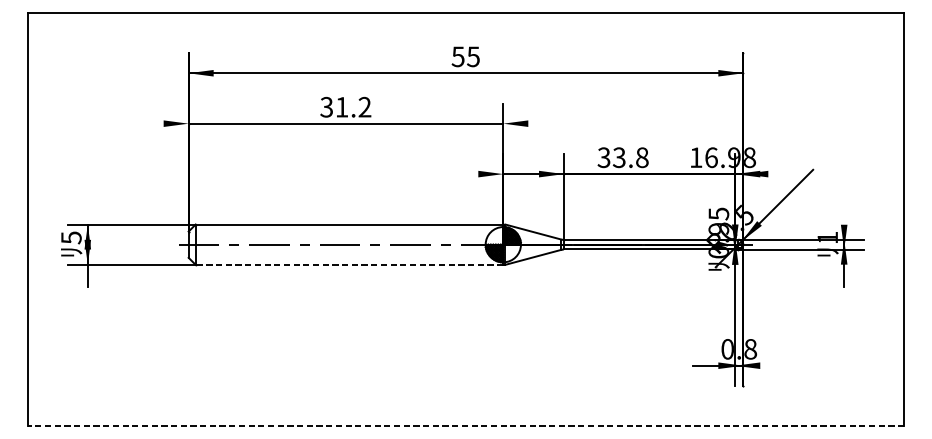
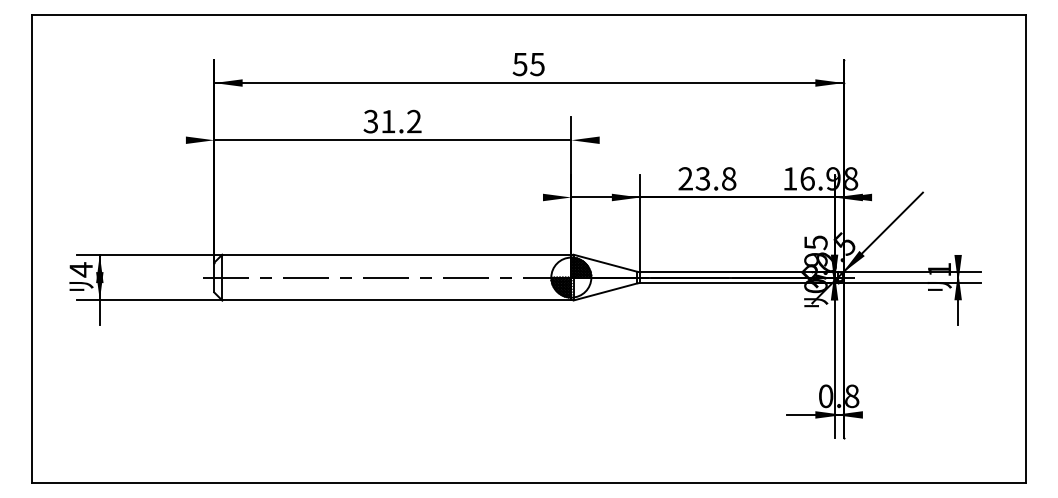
text: (603, 157) -> (685, 178), 33.8 -> 23.8
text: (70, 237) -> (80, 269), 5 -> 4
line: (349, 264) -> (396, 300), dashed -> solid
line: (465, 426) -> (528, 483), dashed -> solid

